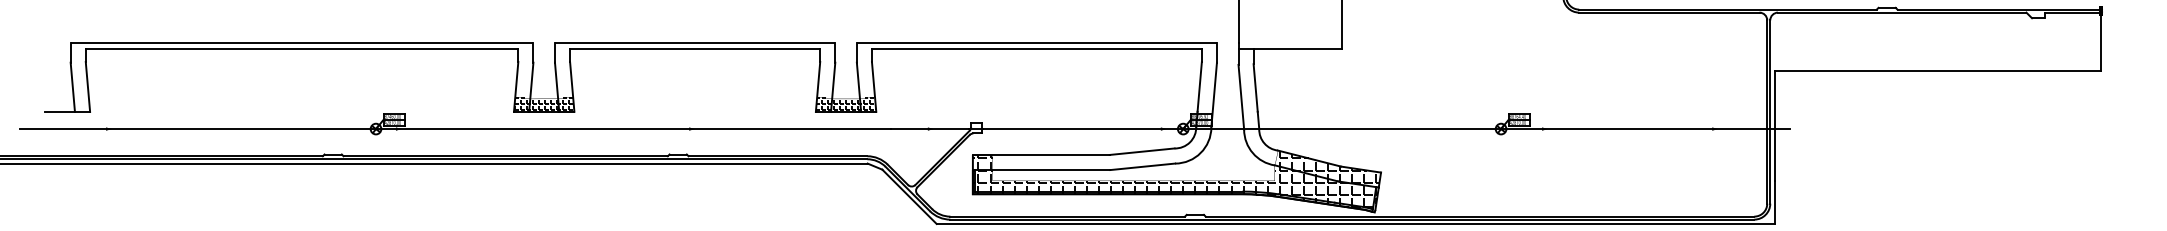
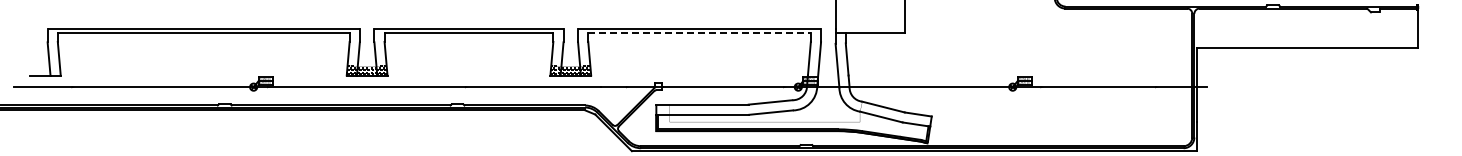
line: (1038, 49) -> (700, 33), solid -> dashed
hatch: (1176, 178) -> (793, 120), removed

